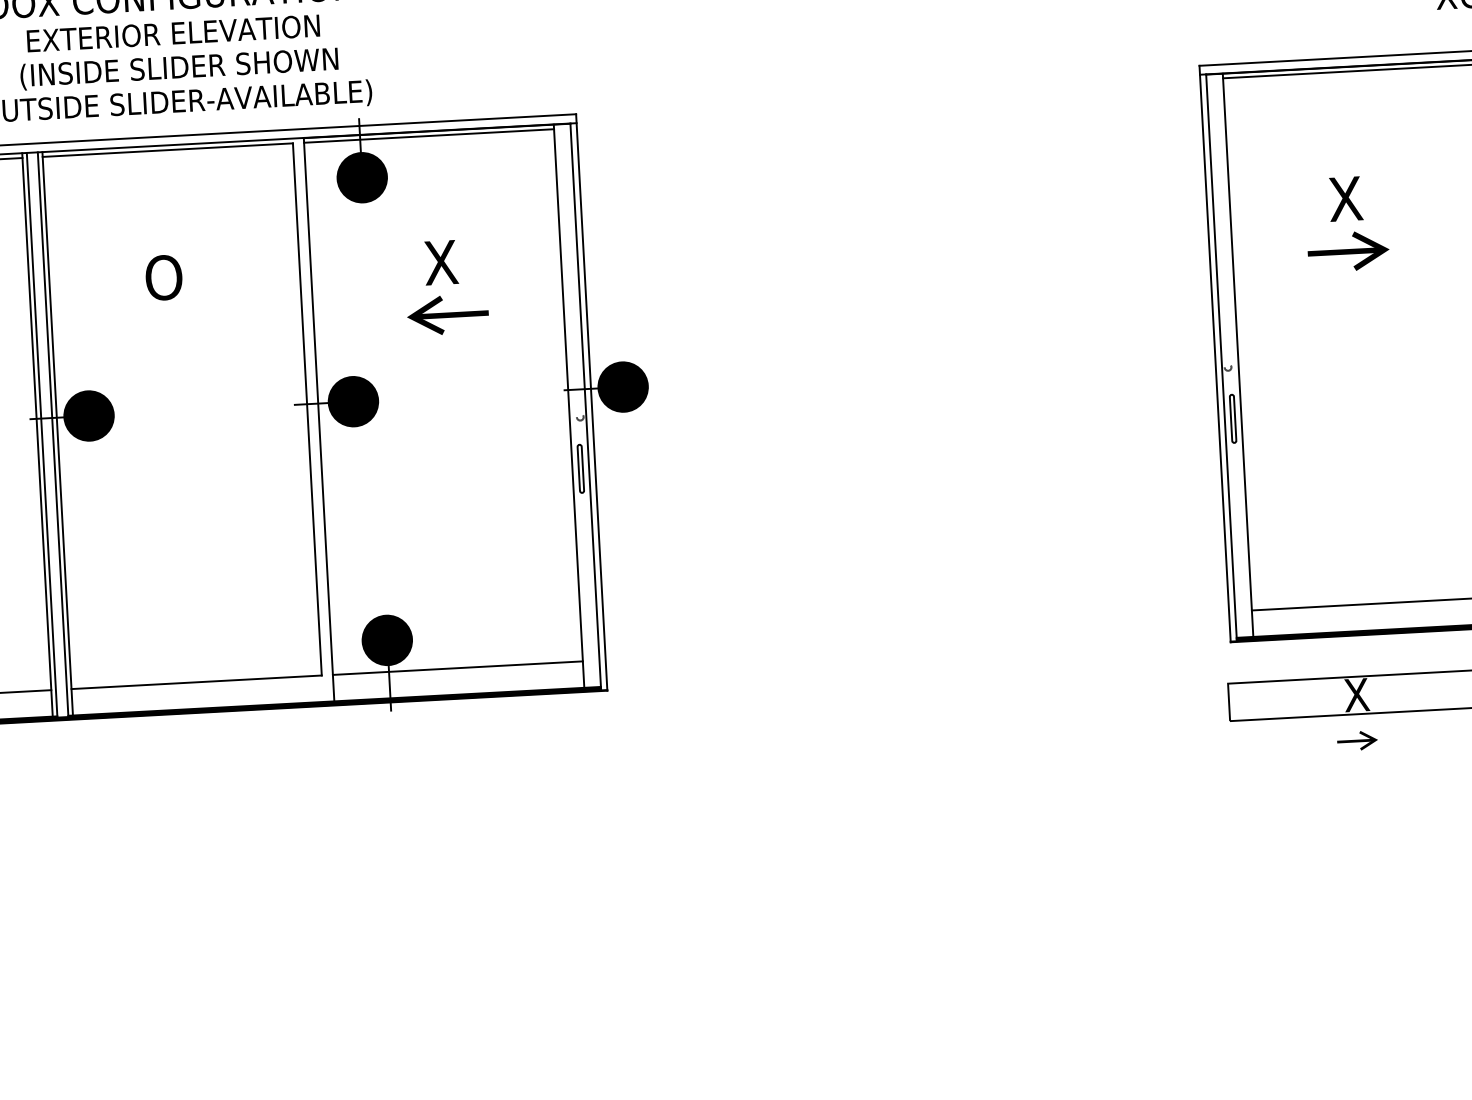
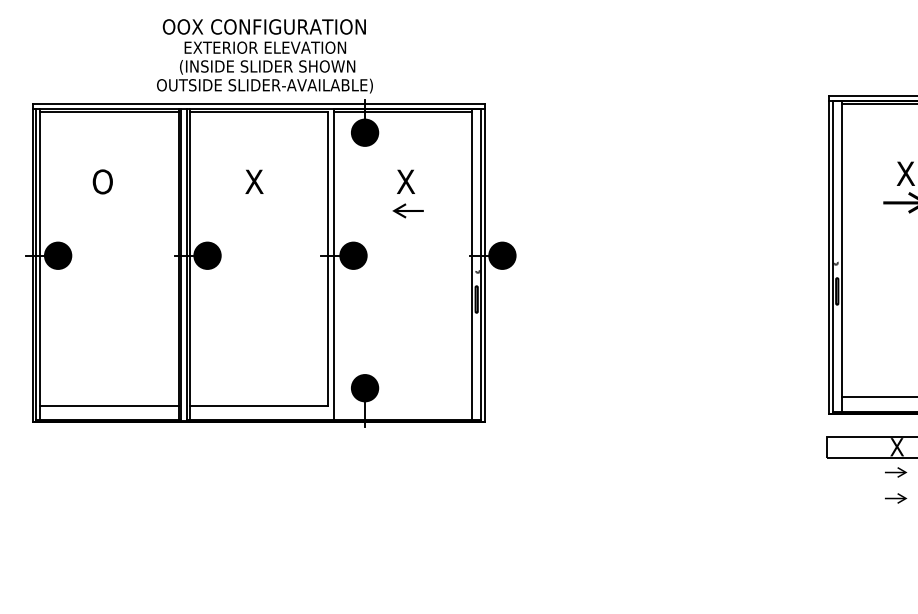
text: (163, 277) -> (252, 181), O -> X
part: (446, 314) -> (407, 210), size x0.7
line: (458, 667) -> (403, 405), removed
part: (1360, 788) -> (896, 498), added

